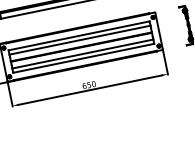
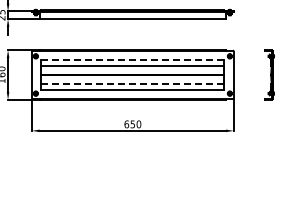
line: (78, 36) -> (132, 60), solid -> dashed
line: (82, 54) -> (132, 84), solid -> dashed

